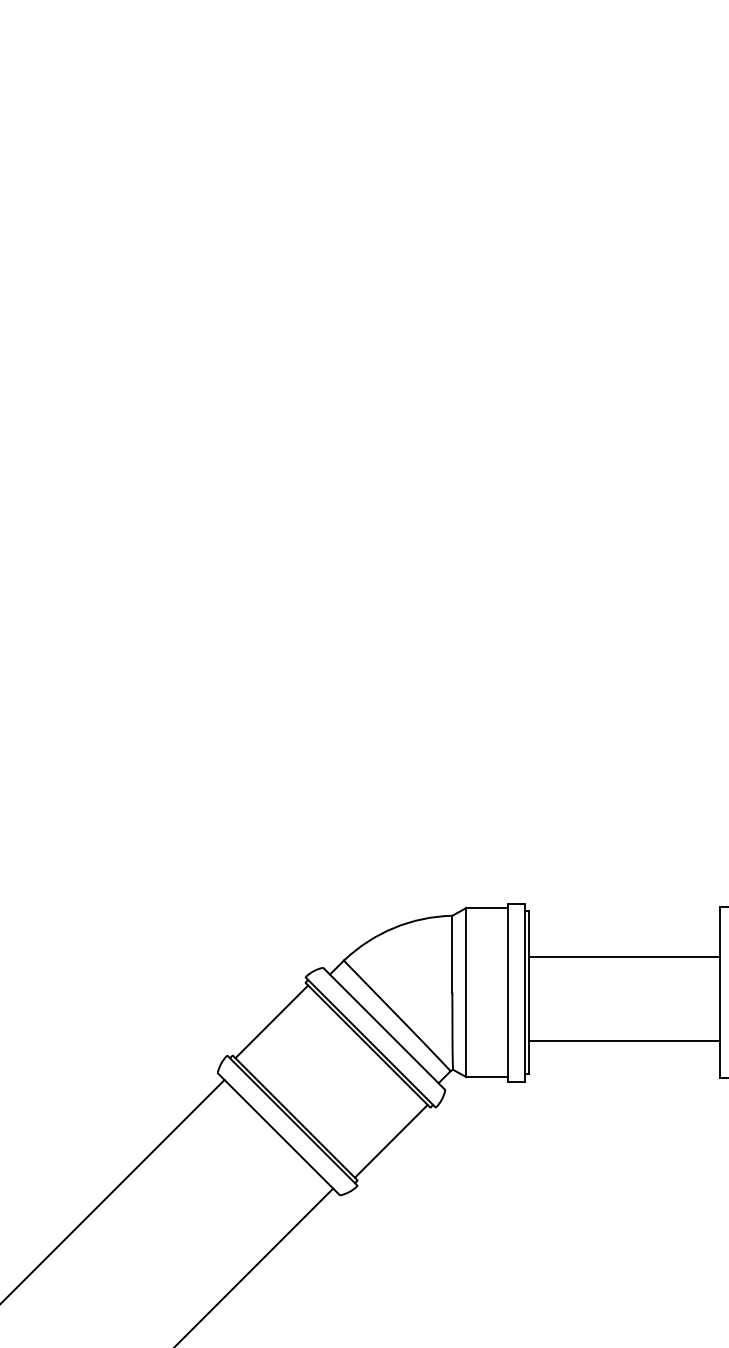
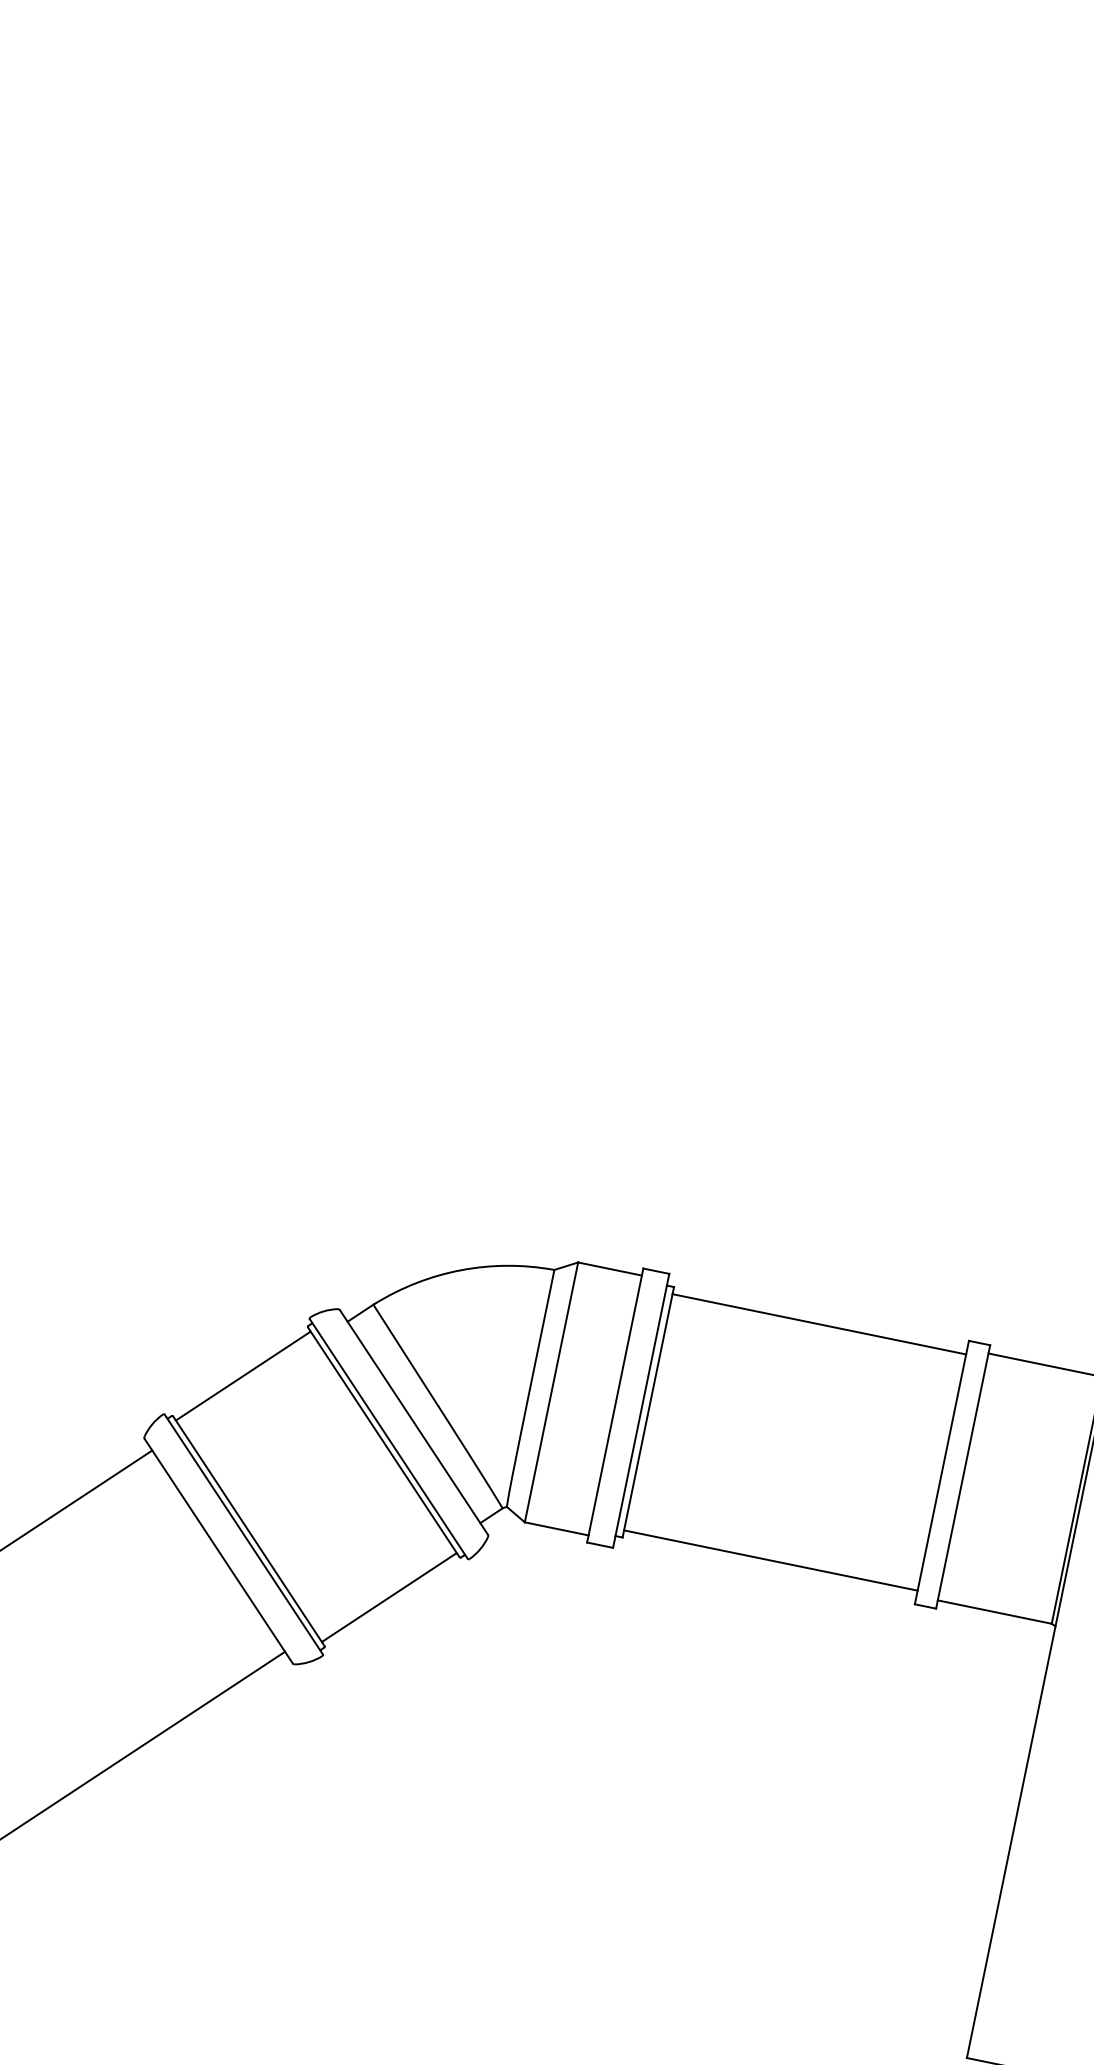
line: (624, 956) -> (819, 1323), moved
line: (624, 1041) -> (770, 1560), moved

